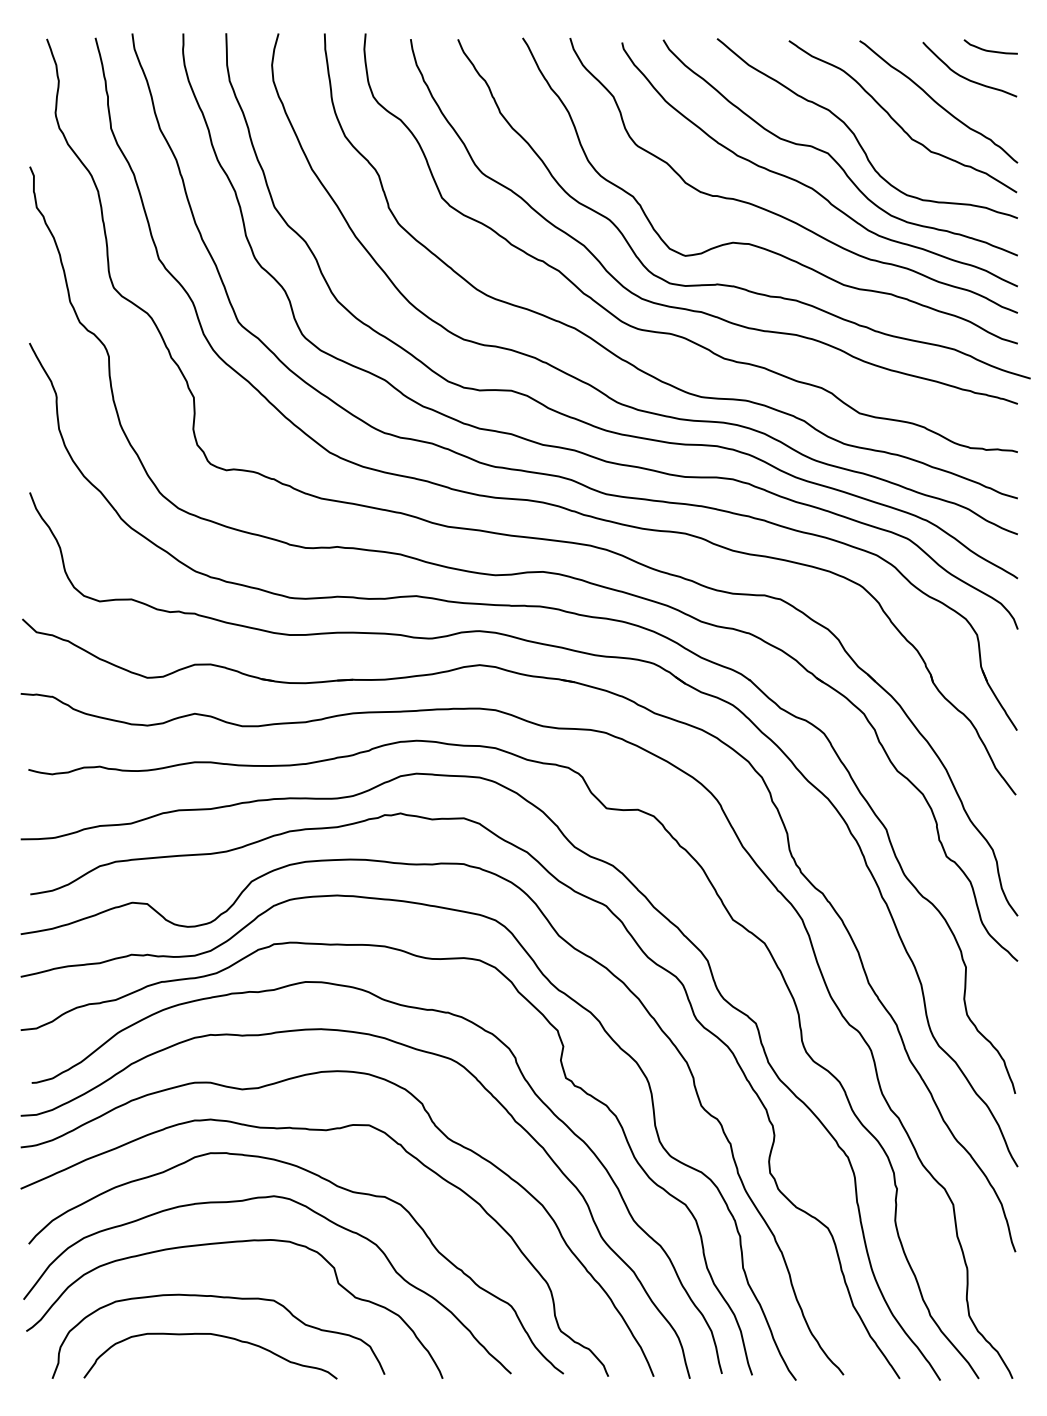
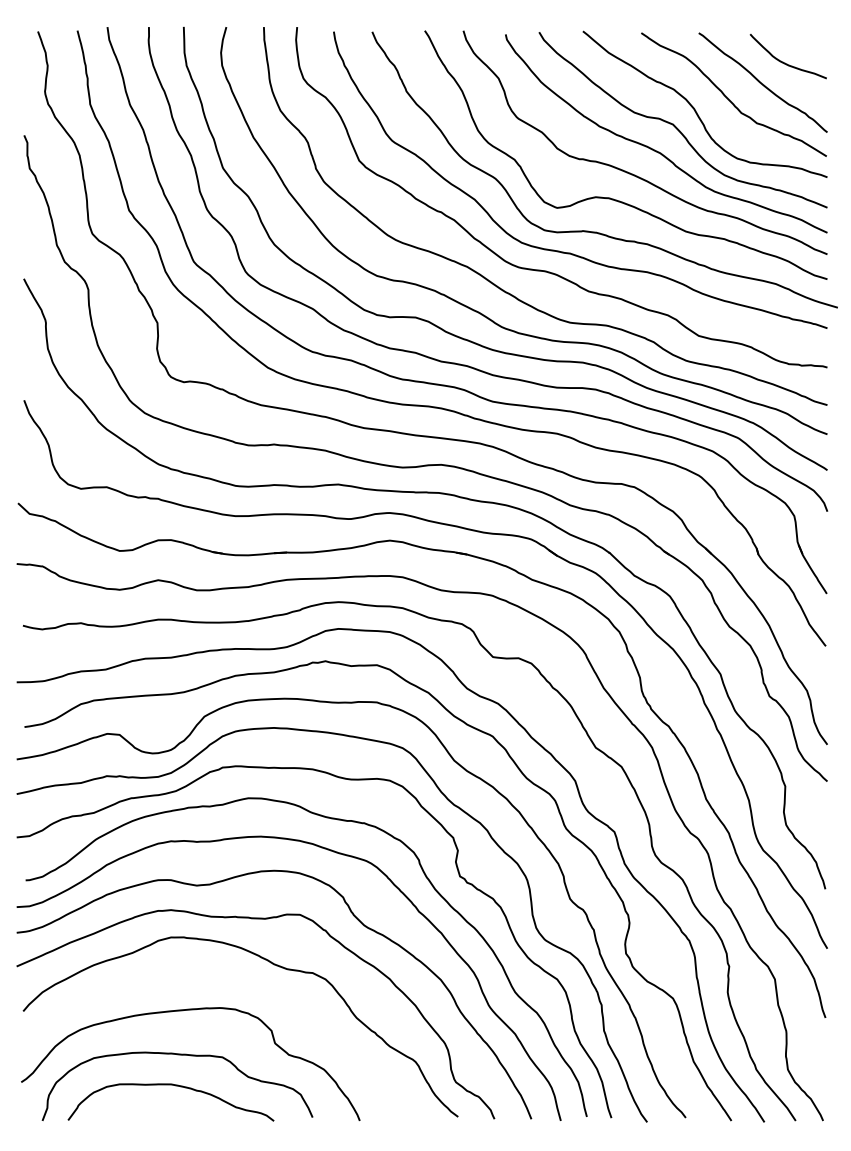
curve: (990, 50) -> (805, 40), removed
curve: (248, 1201) -> (201, 976), removed

